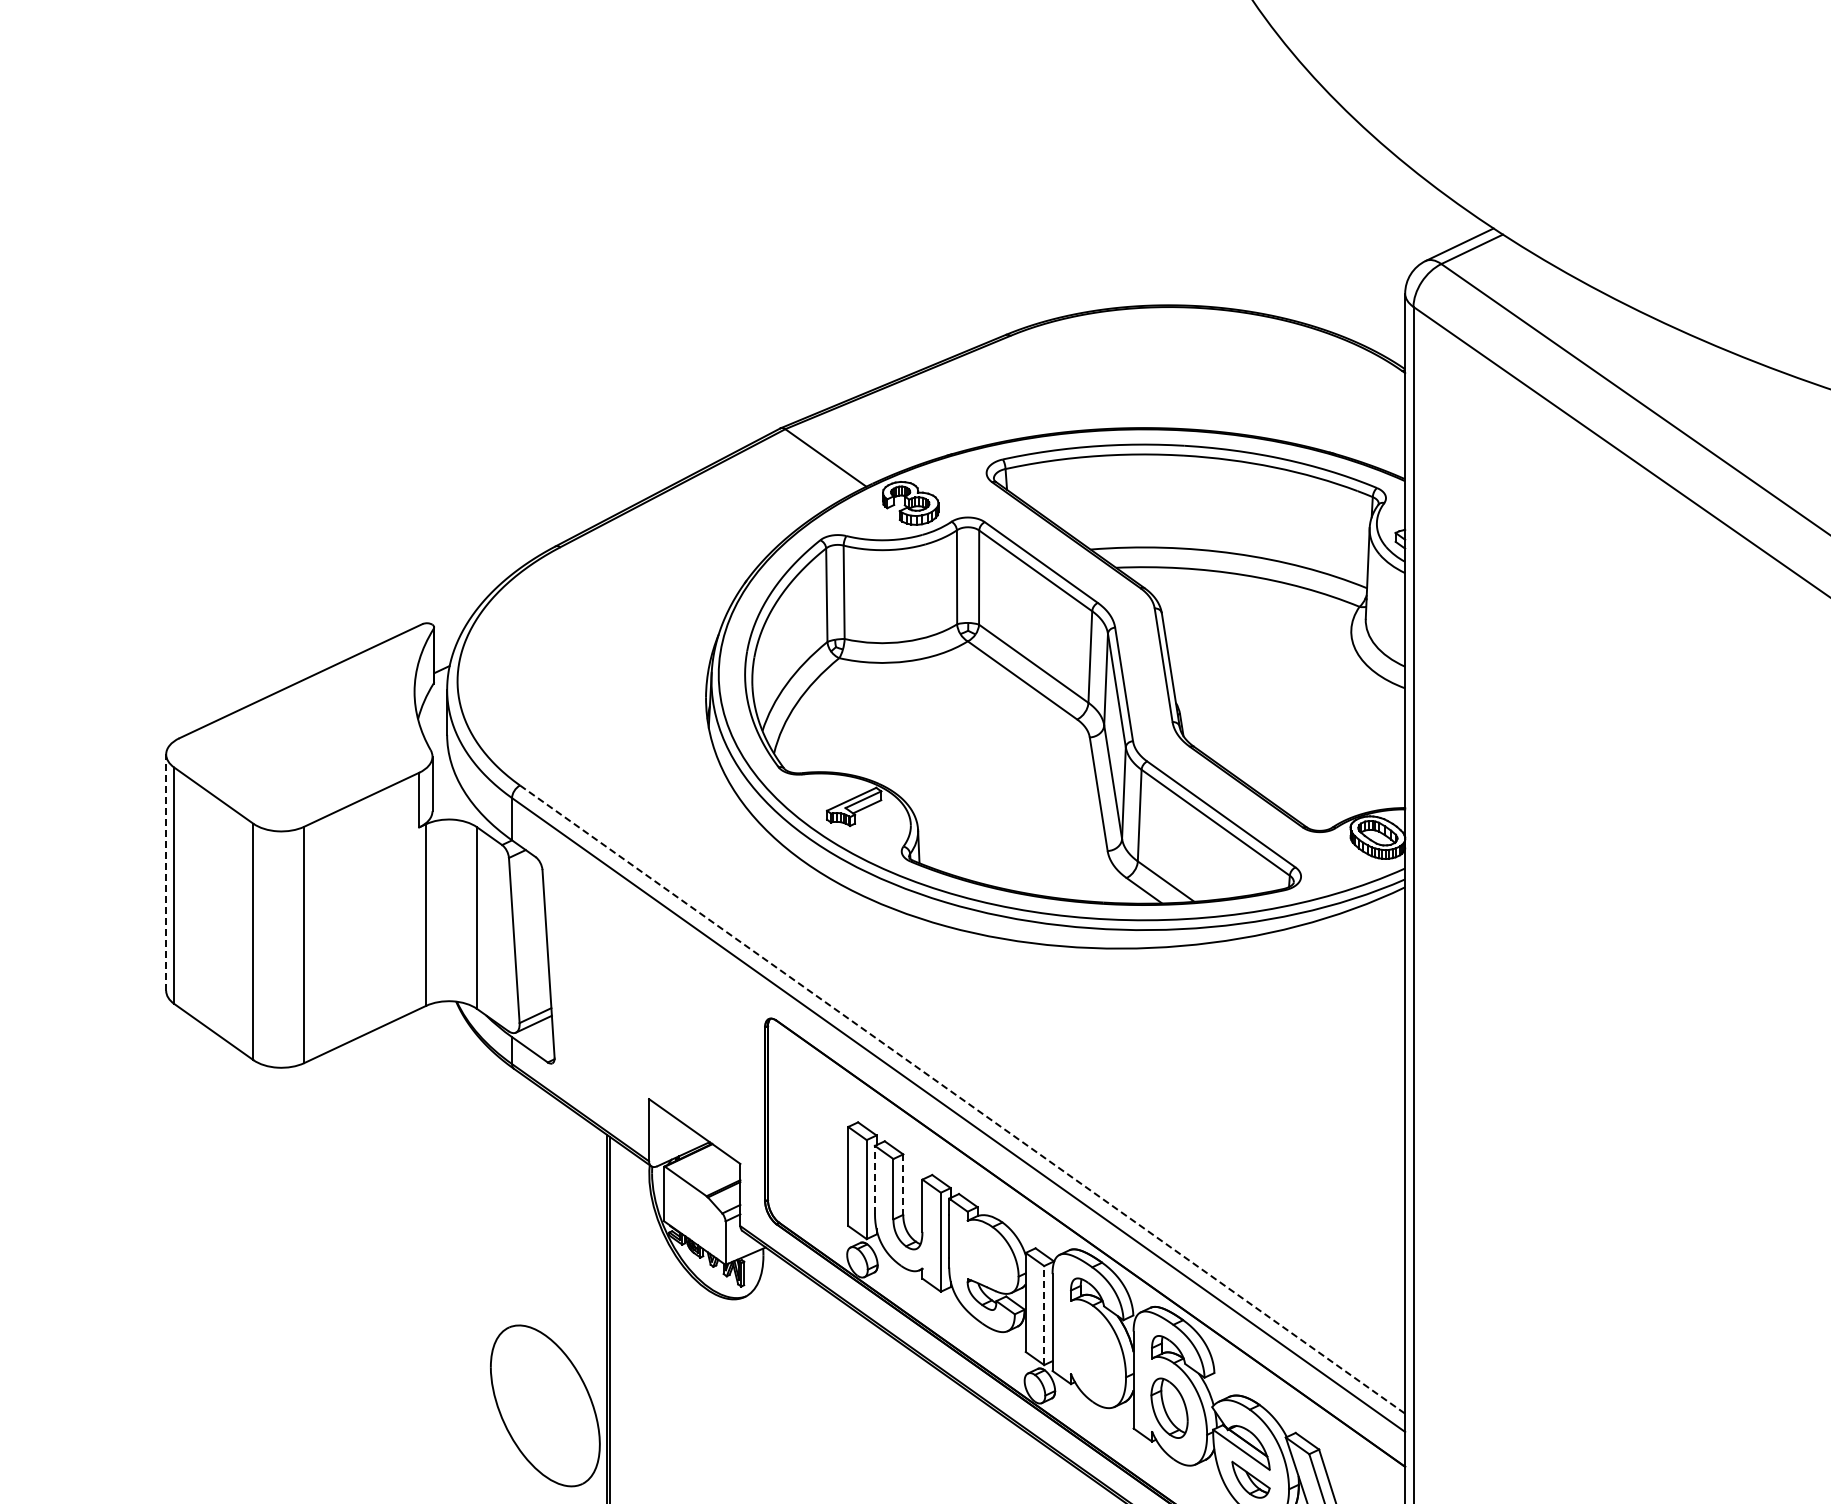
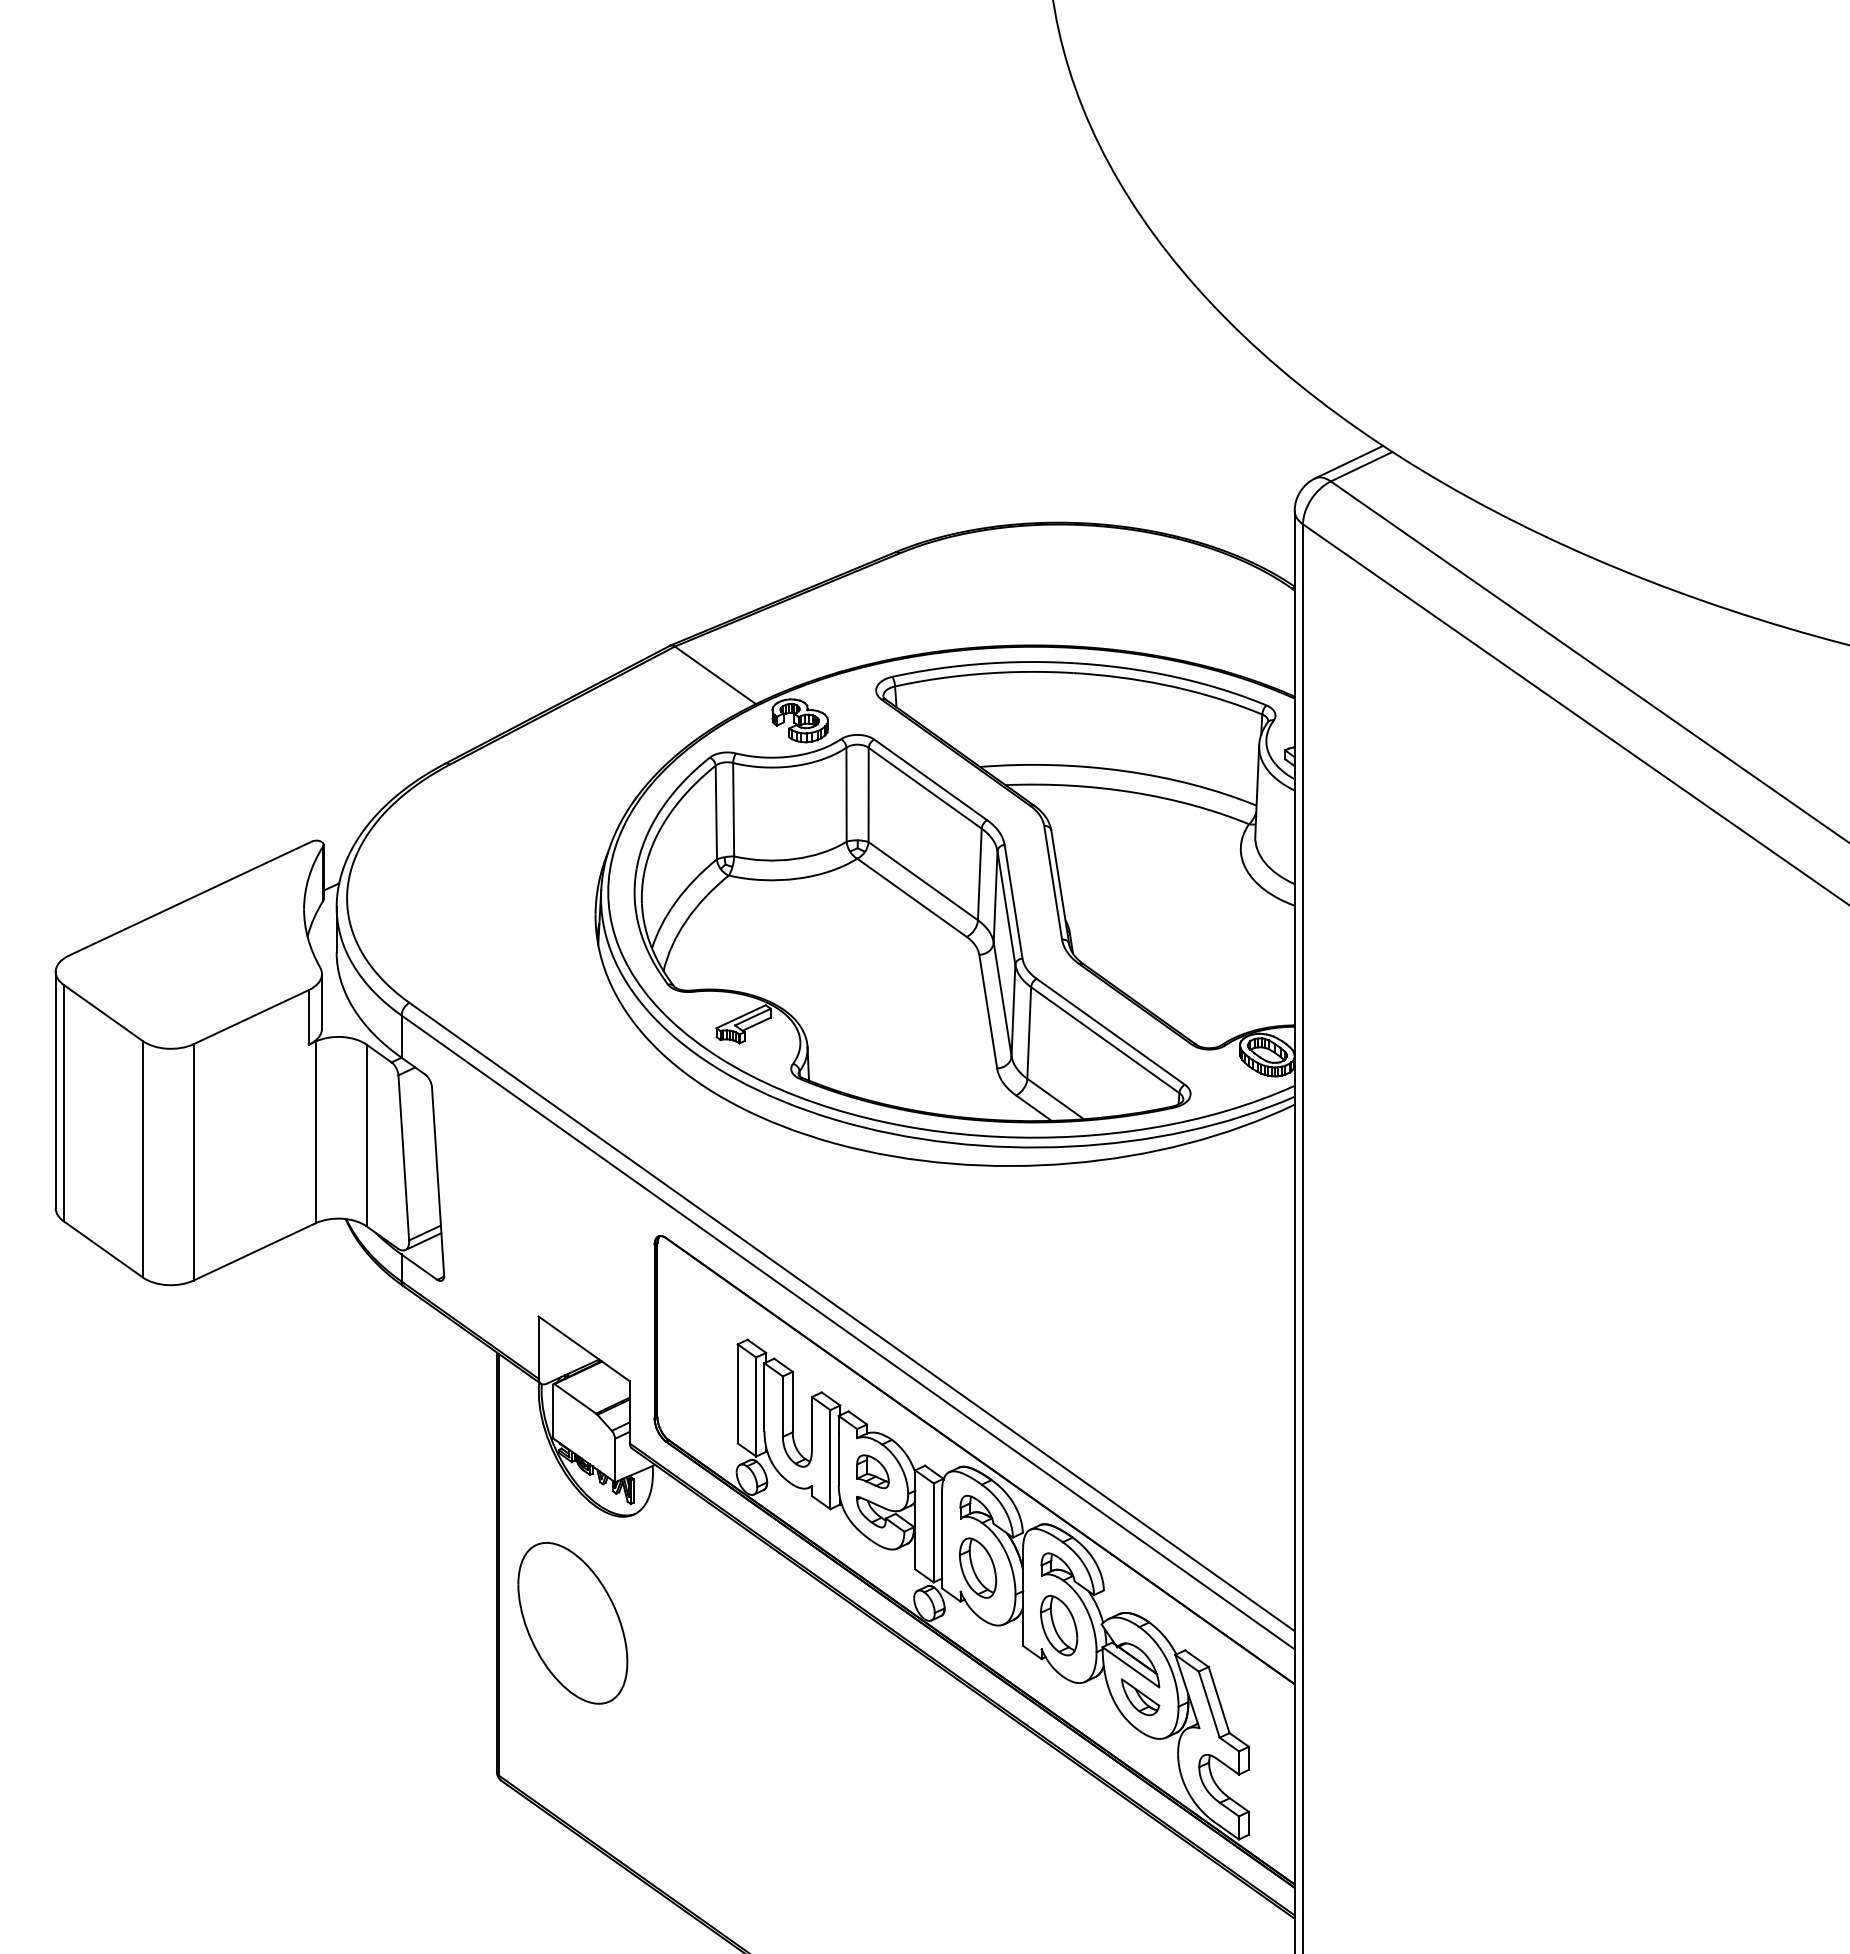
line: (165, 872) -> (55, 1089), dashed -> solid
line: (962, 1100) -> (852, 1317), dashed -> solid
line: (874, 1180) -> (764, 1397), dashed -> solid
line: (902, 1185) -> (792, 1402), dashed -> solid
part: (982, 1254) -> (872, 1471), added
line: (1043, 1315) -> (933, 1532), dashed -> solid
part: (1087, 1350) -> (977, 1567), added
part: (544, 1406) -> (572, 1623), moved

